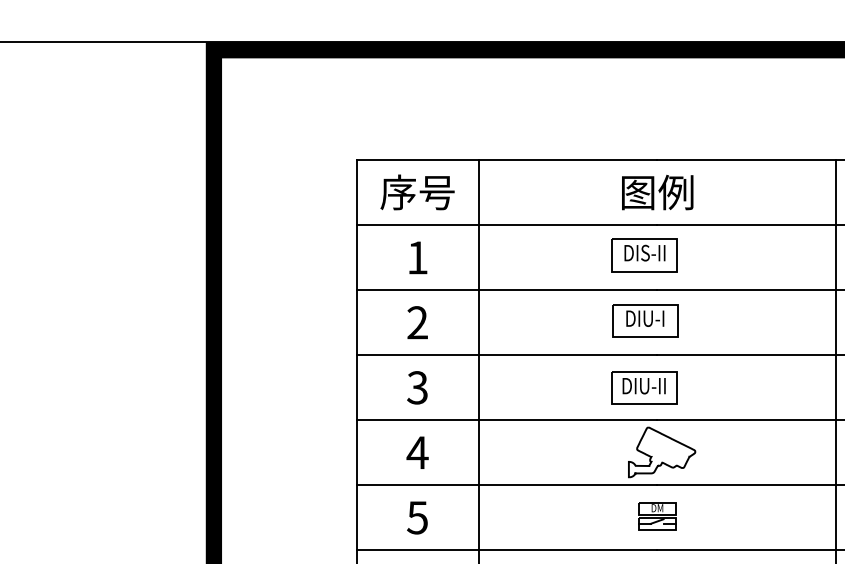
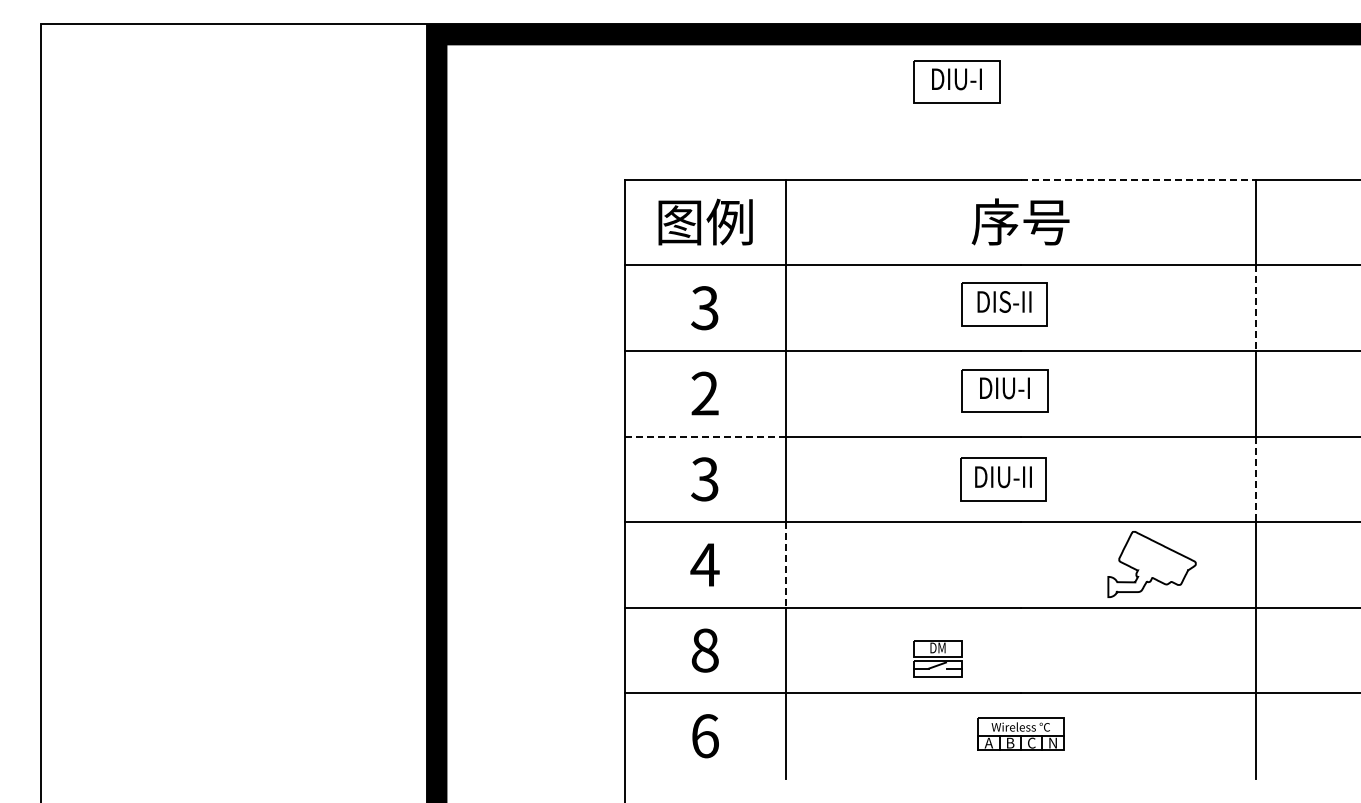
part: (608, 85) -> (956, 81), added
line: (746, 160) -> (1138, 179), solid -> dashed
text: (417, 192) -> (704, 221), 序号 -> 图例
text: (657, 192) -> (1020, 221), 图例 -> 序号
text: (417, 258) -> (704, 308), 1 -> 3
line: (836, 258) -> (1256, 308), solid -> dashed
line: (417, 355) -> (705, 436), solid -> dashed
line: (836, 387) -> (1256, 479), solid -> dashed
part: (661, 452) -> (1151, 564), moved
line: (478, 453) -> (785, 565), solid -> dashed
part: (657, 516) -> (937, 658), moved
text: (417, 517) -> (704, 650), 5 -> 8

